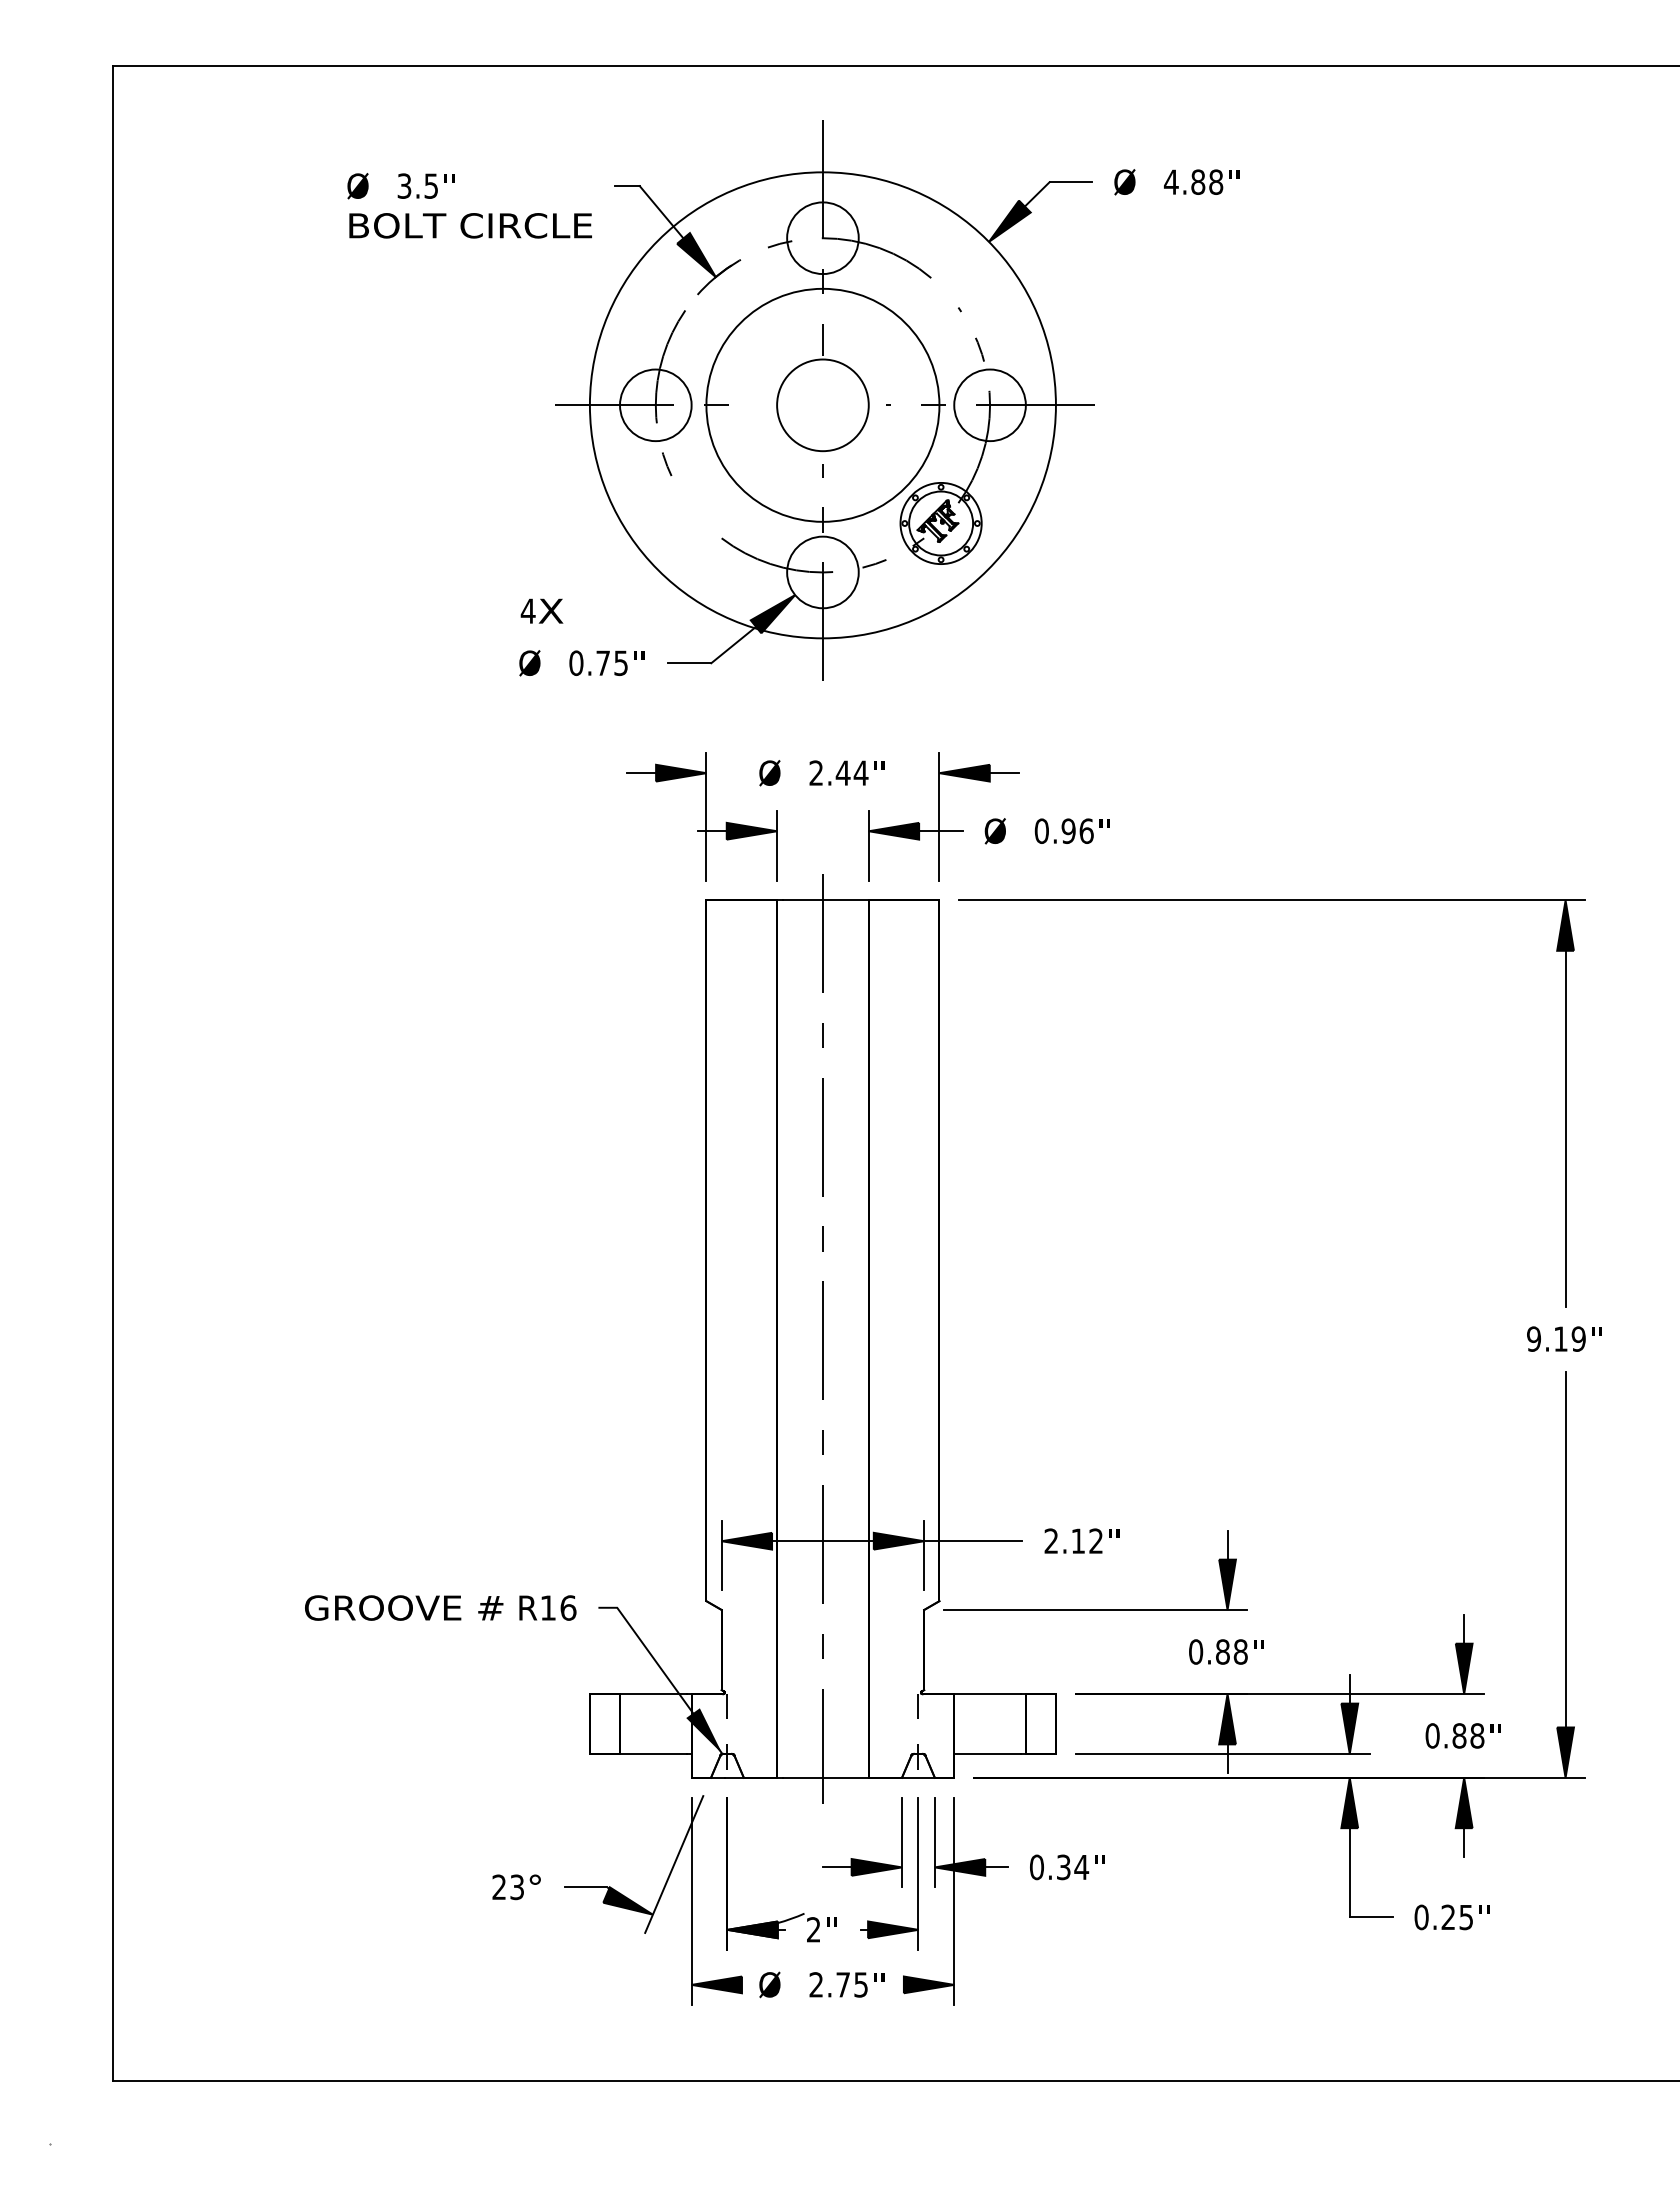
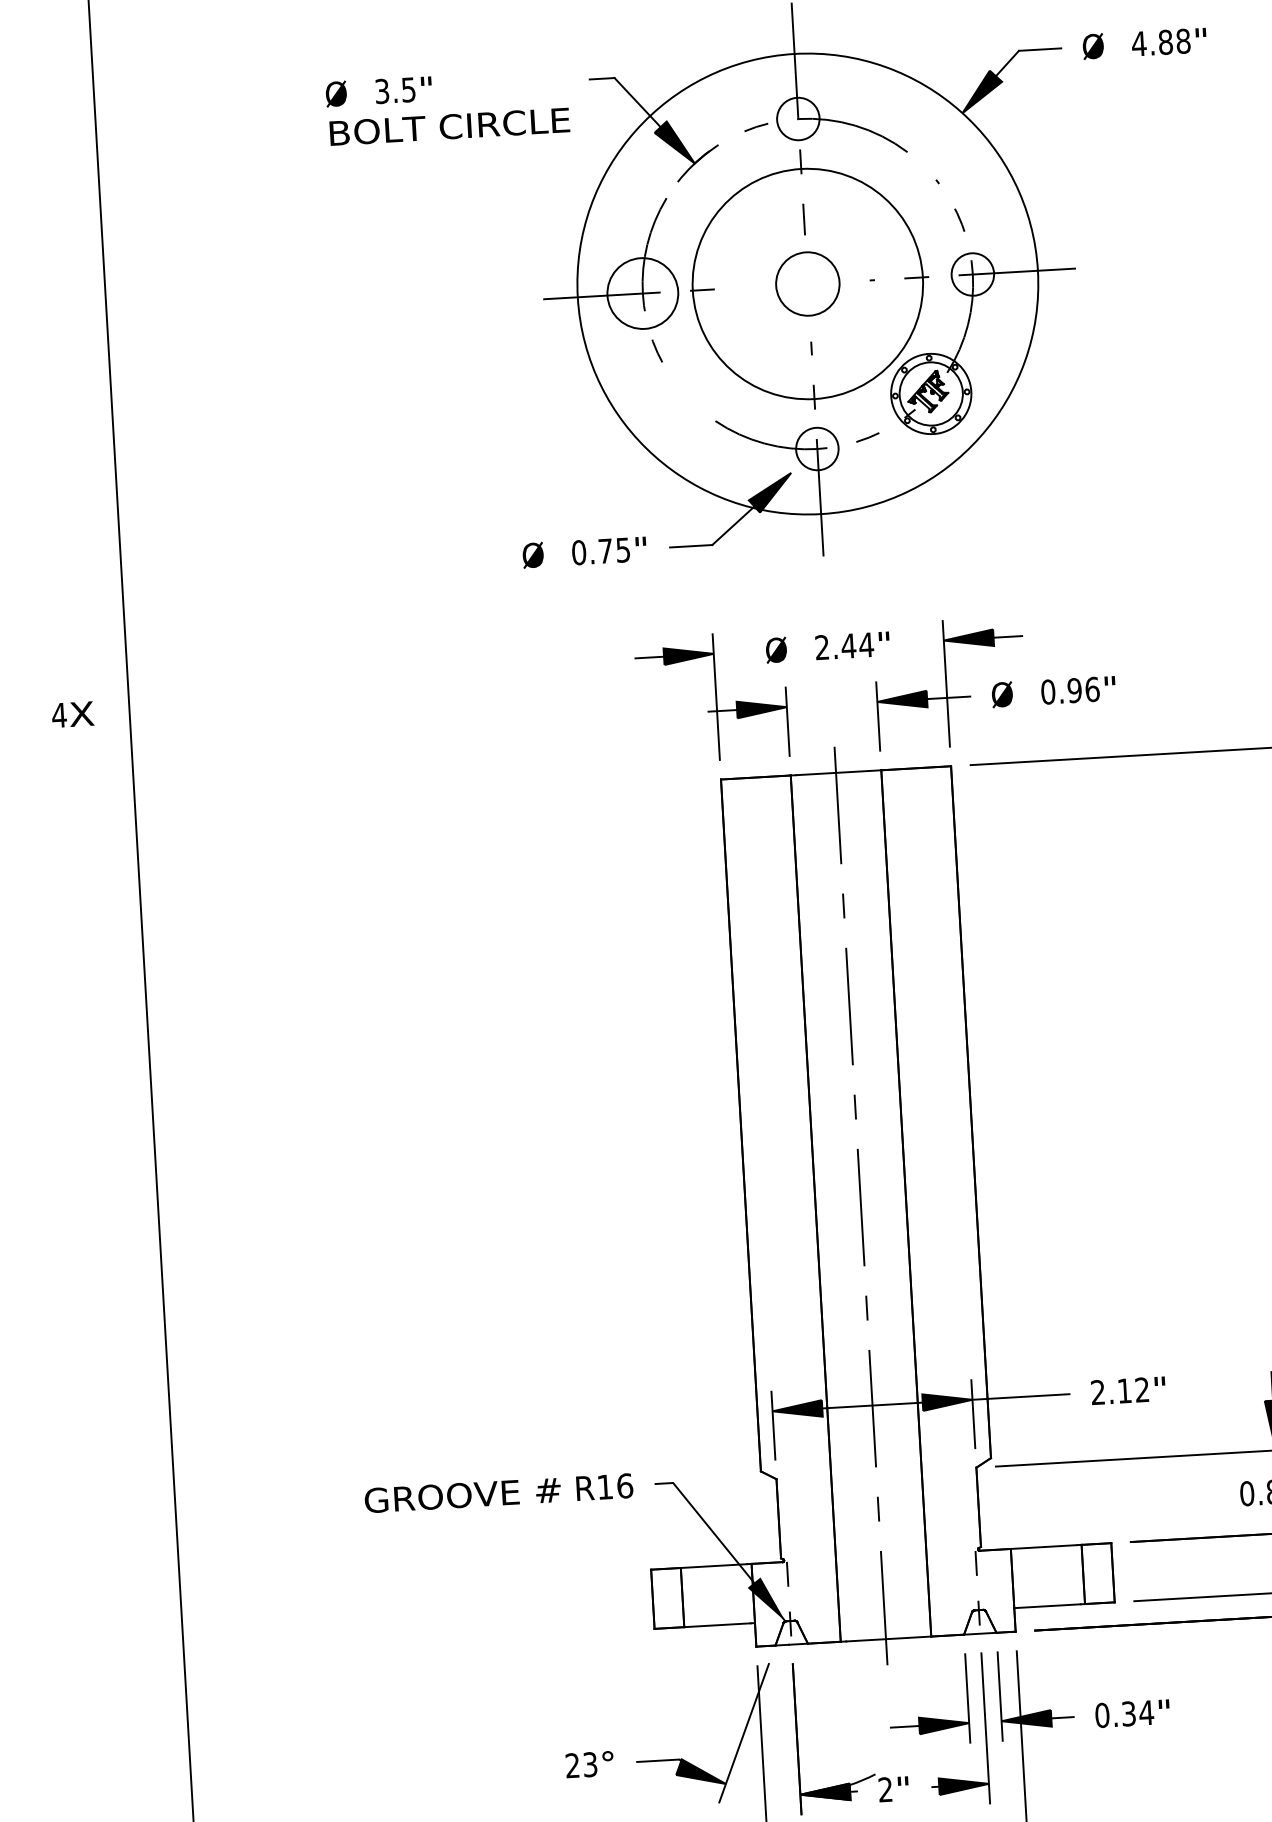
circle: (822, 238) -> (797, 119), size x0.6
circle: (822, 405) -> (807, 284), size x0.7
circle: (989, 405) -> (972, 274), size x0.6
circle: (822, 572) -> (816, 449), size x0.6
text: (541, 610) -> (72, 713), moved

